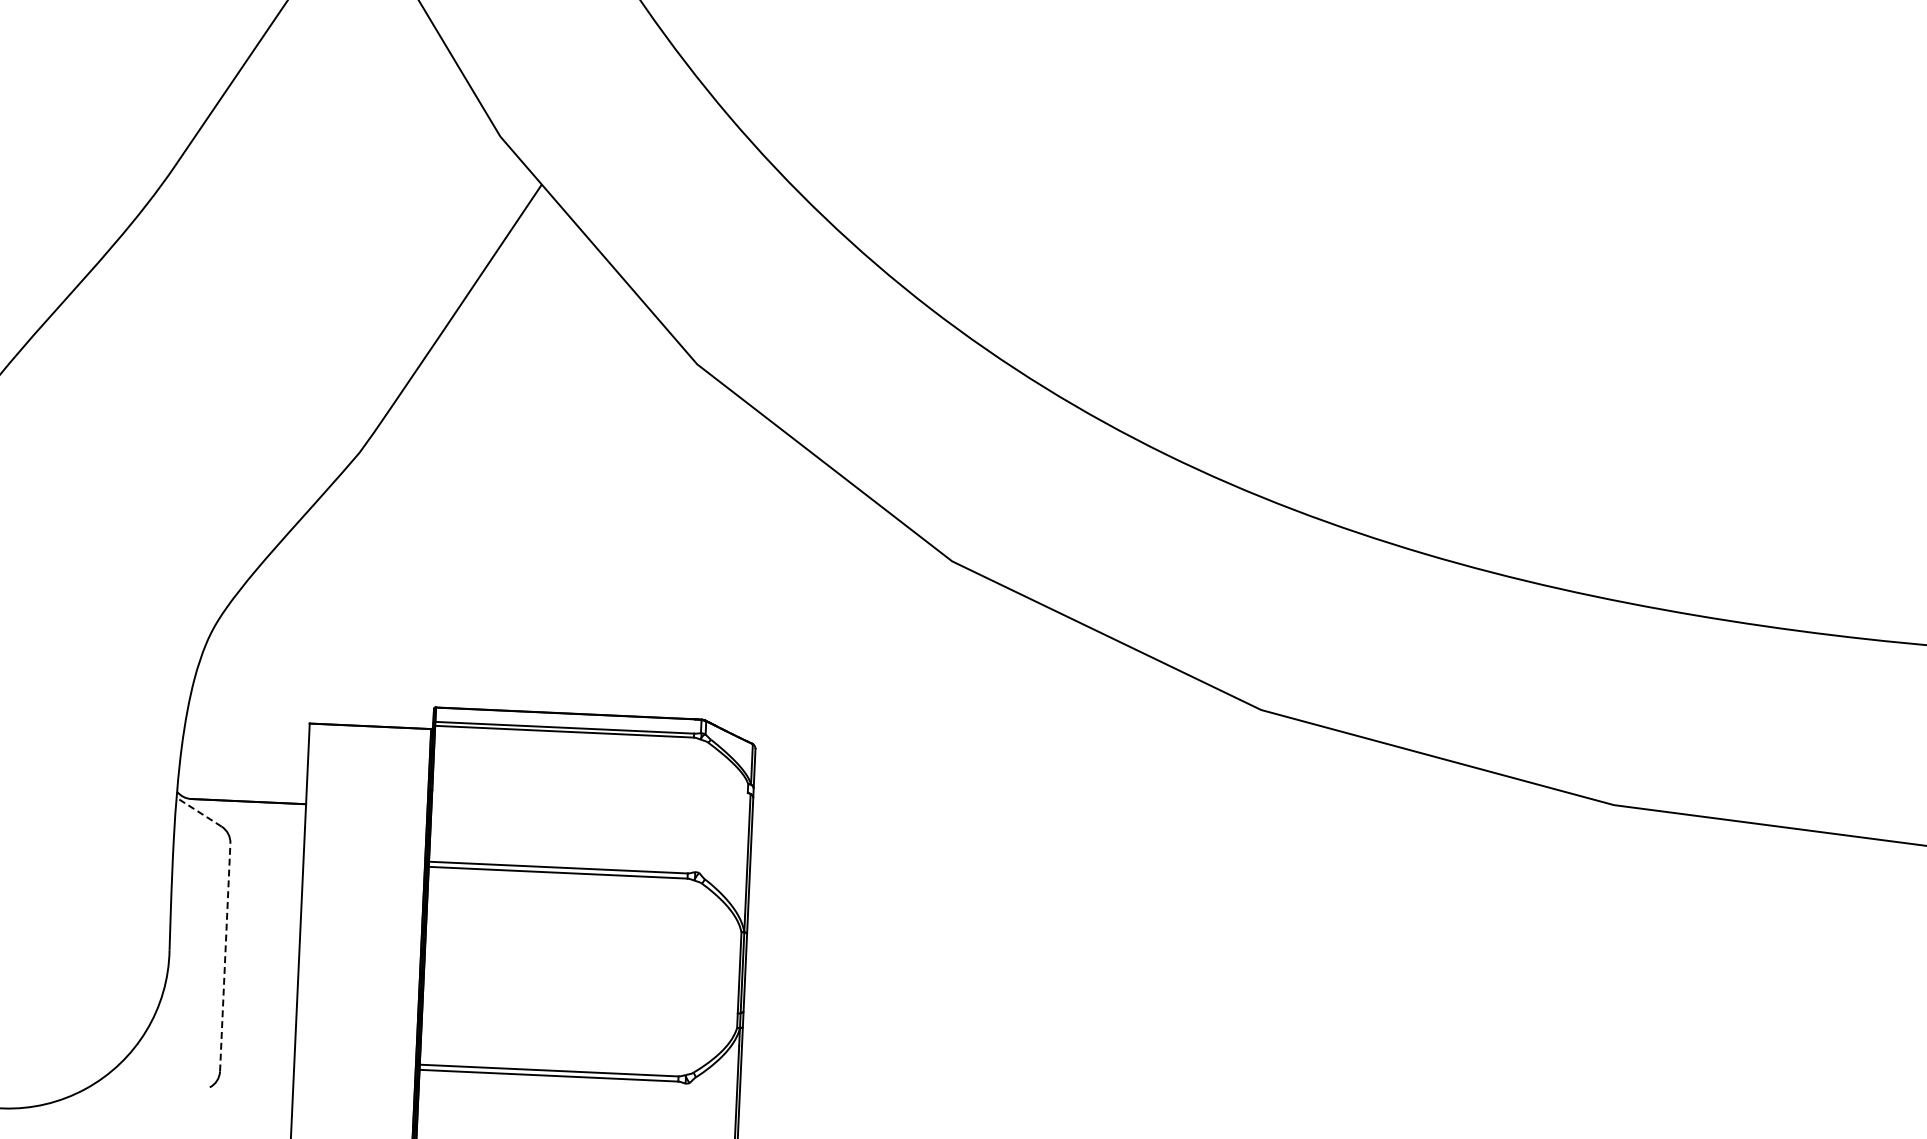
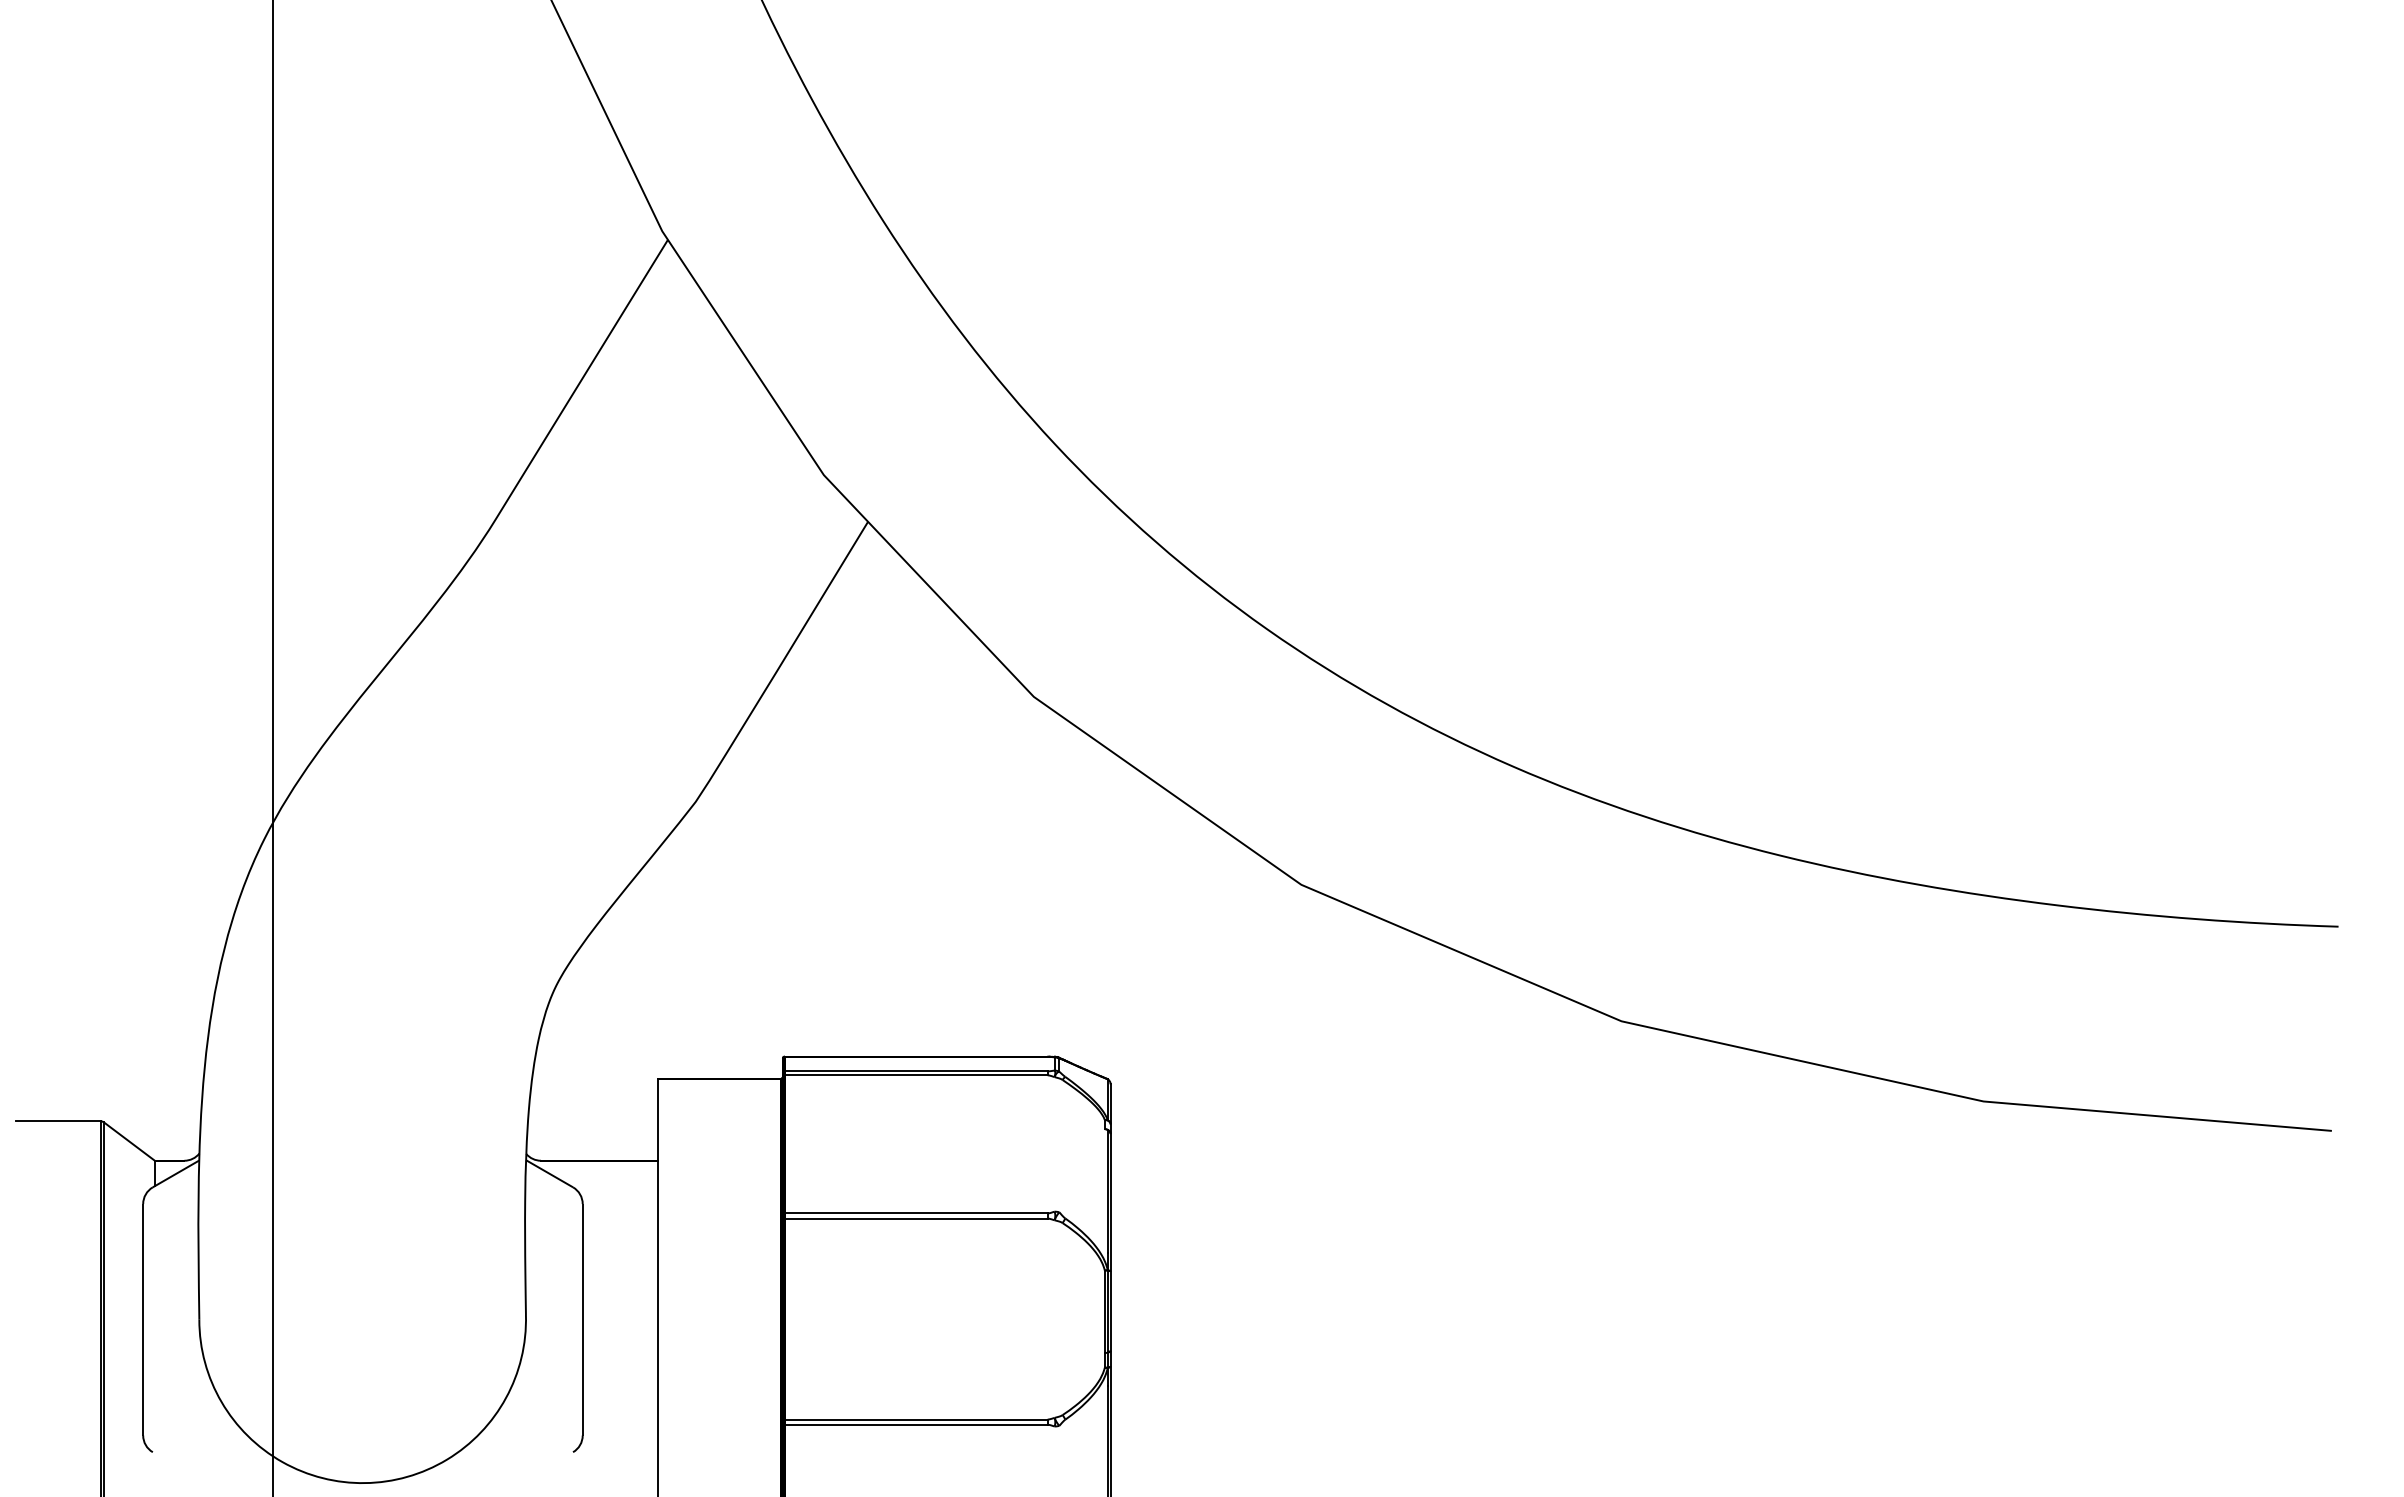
line: (199, 811) -> (549, 1173), dashed -> solid
line: (225, 957) -> (582, 1319), dashed -> solid

